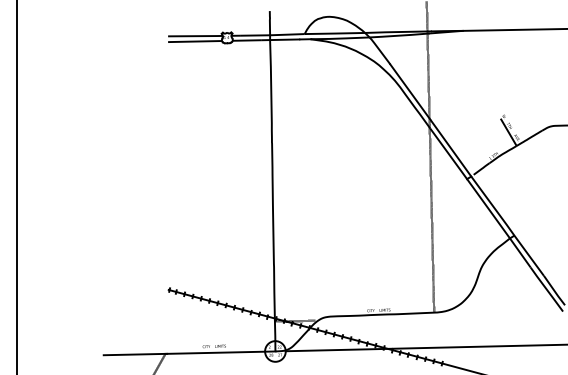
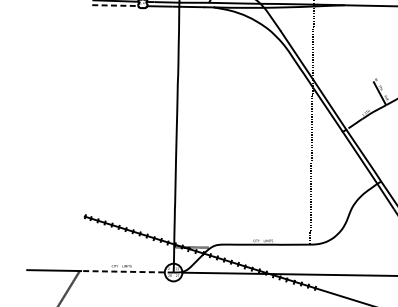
line: (195, 41) -> (115, 5), solid -> dashed
line: (220, 352) -> (126, 271), solid -> dashed

